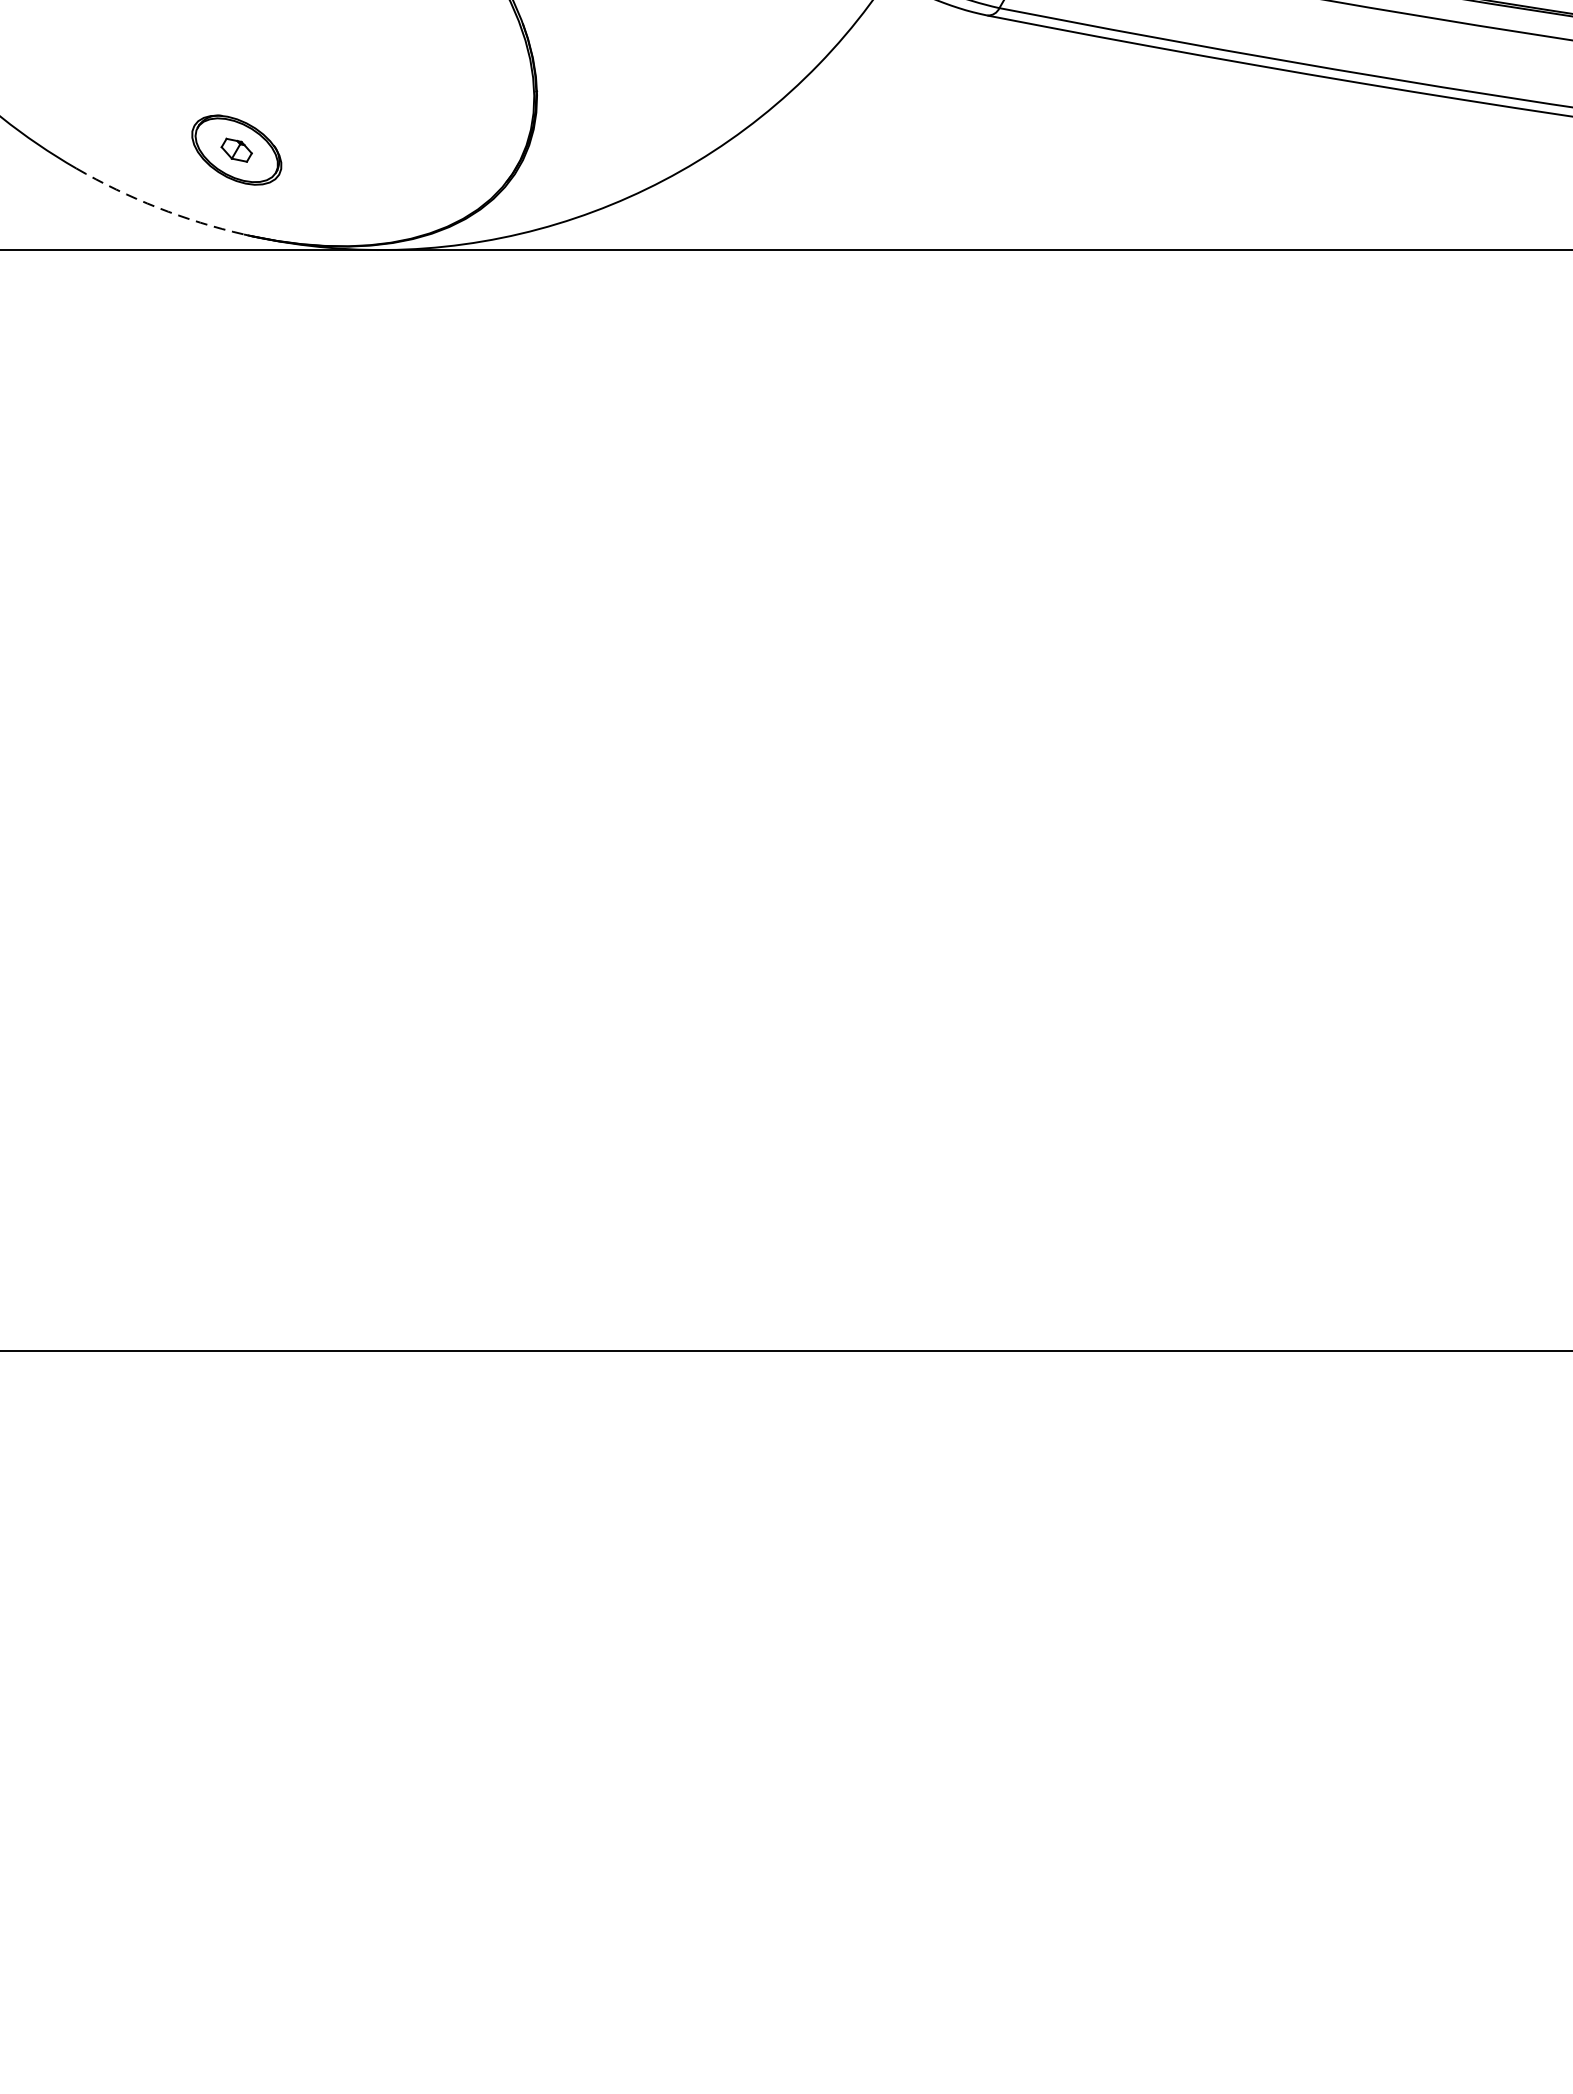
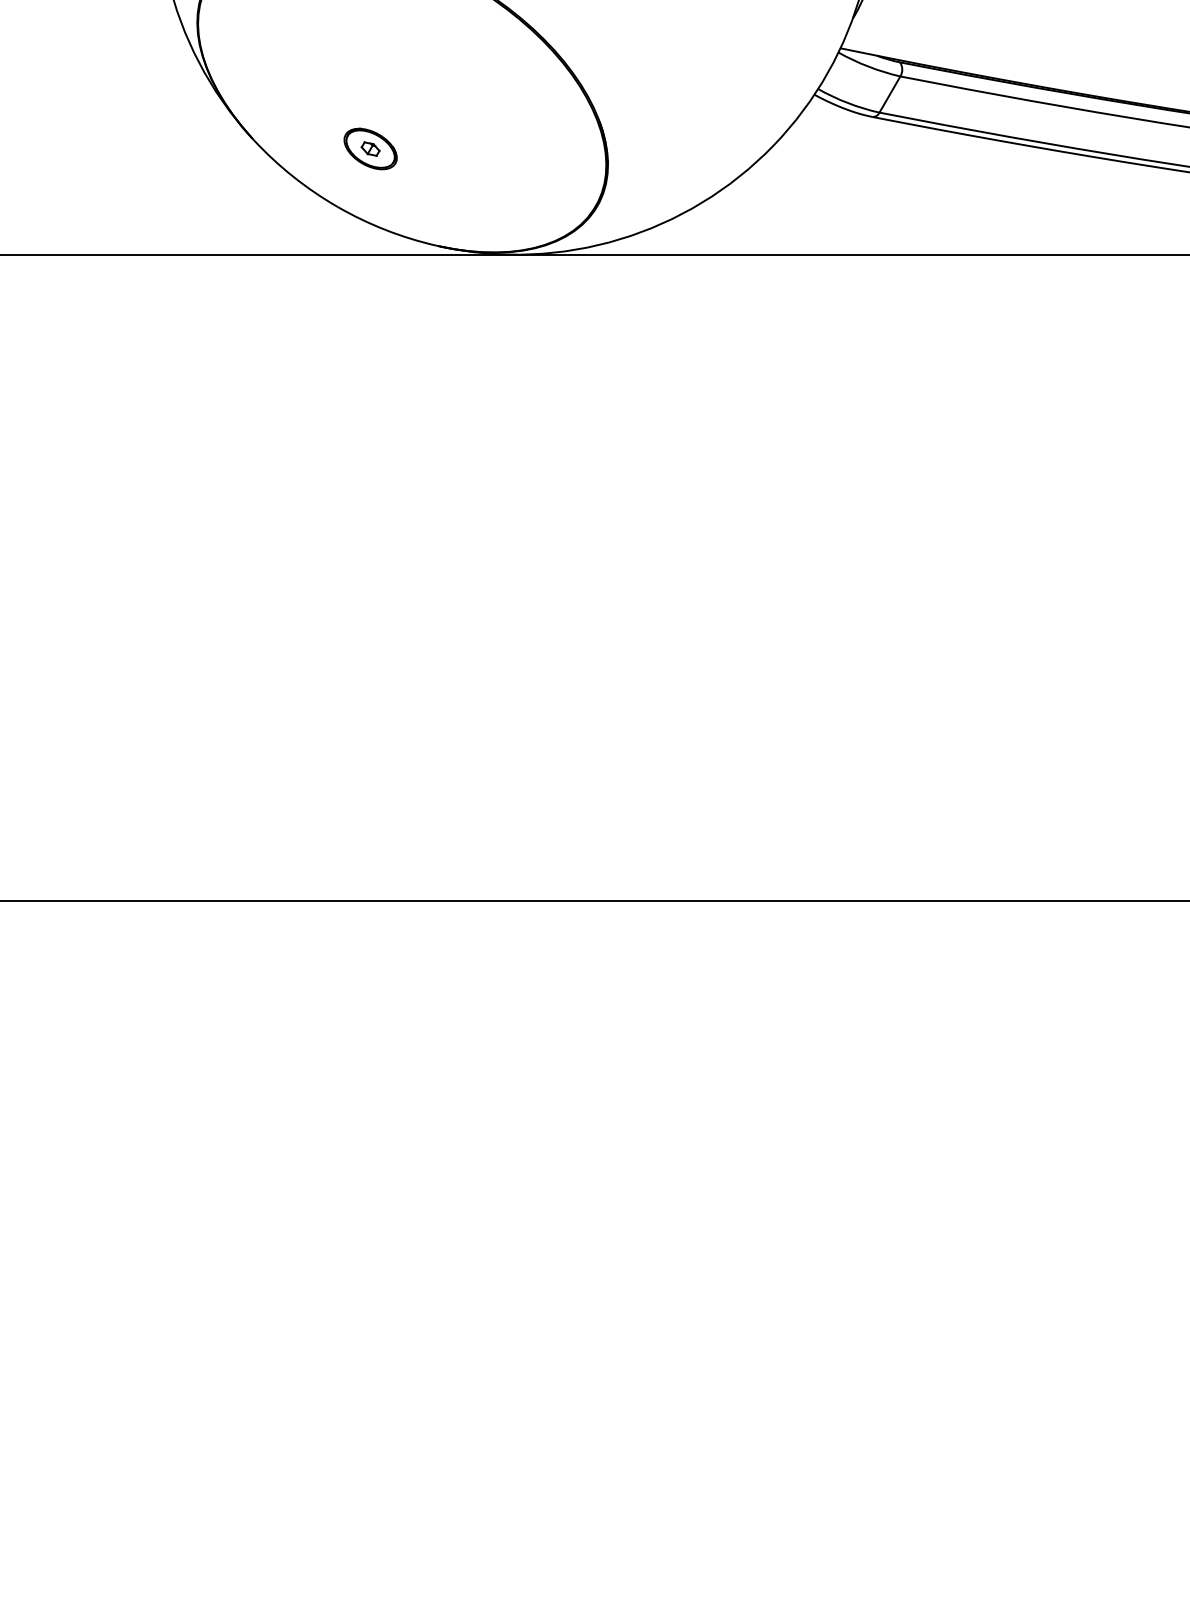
part: (236, 149) -> (370, 148), moved
arc: (158, 207) -> (385, 229), dashed -> solid

